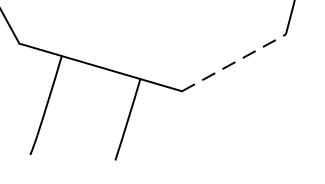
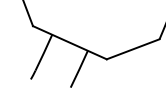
line: (234, 63) -> (133, 49), dashed -> solid

